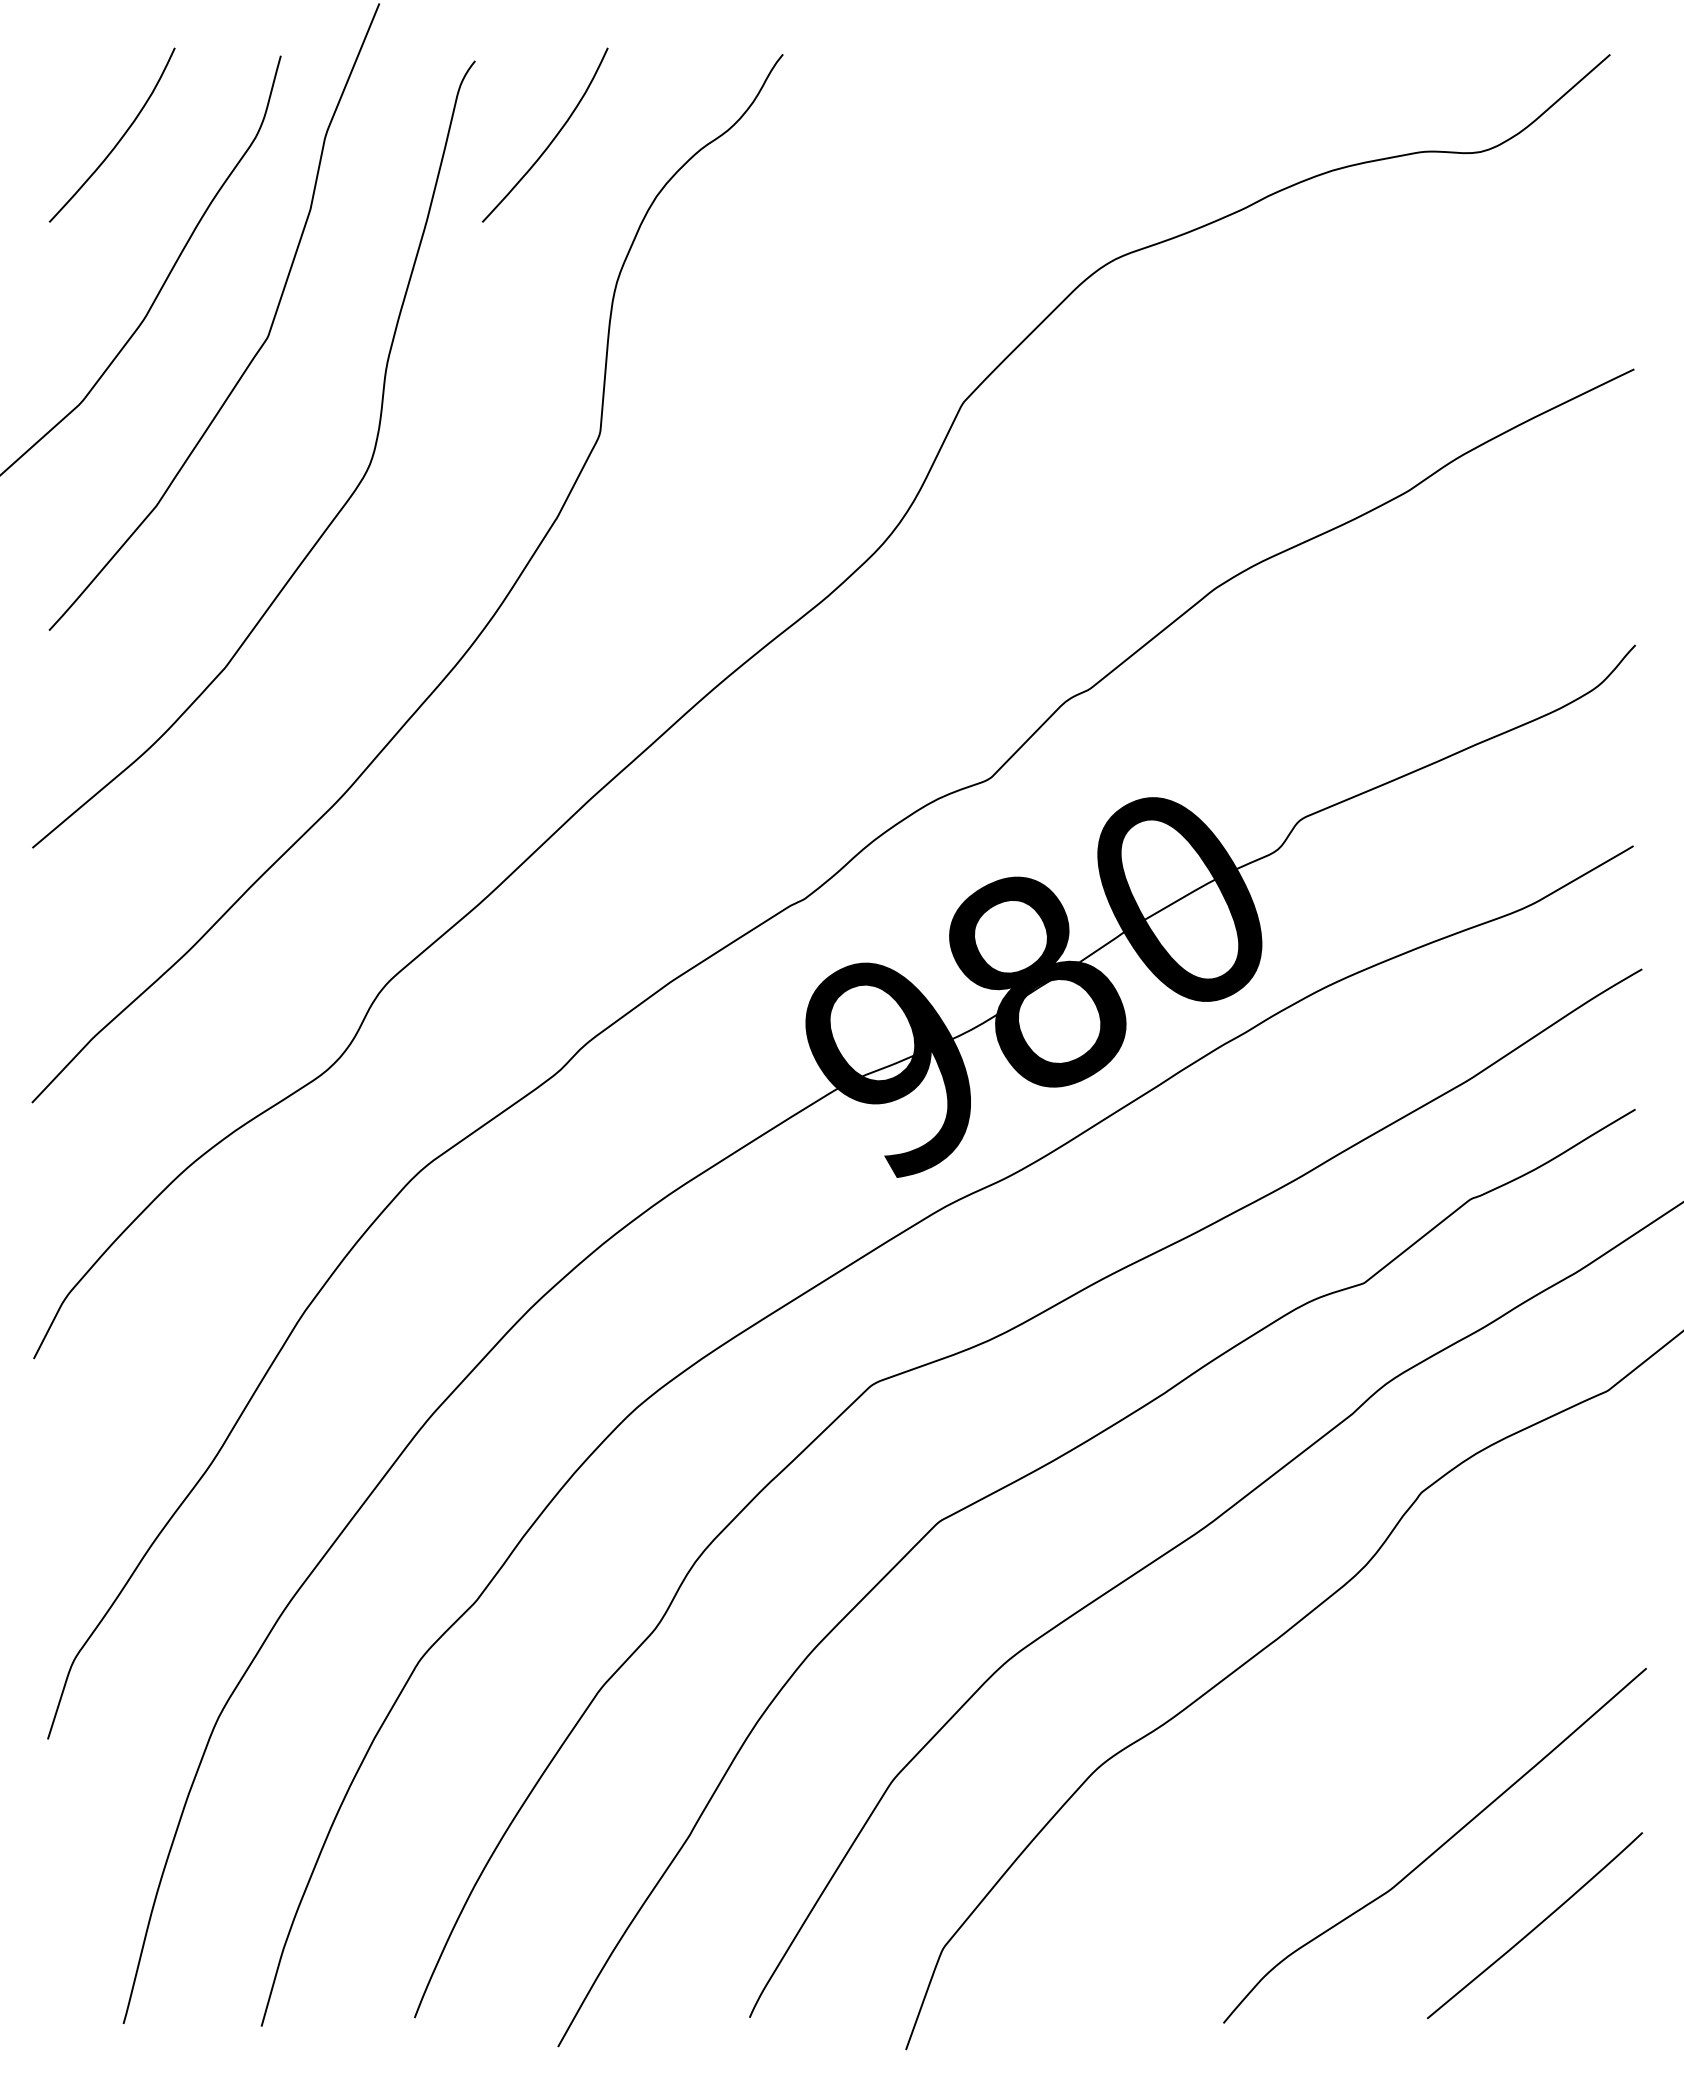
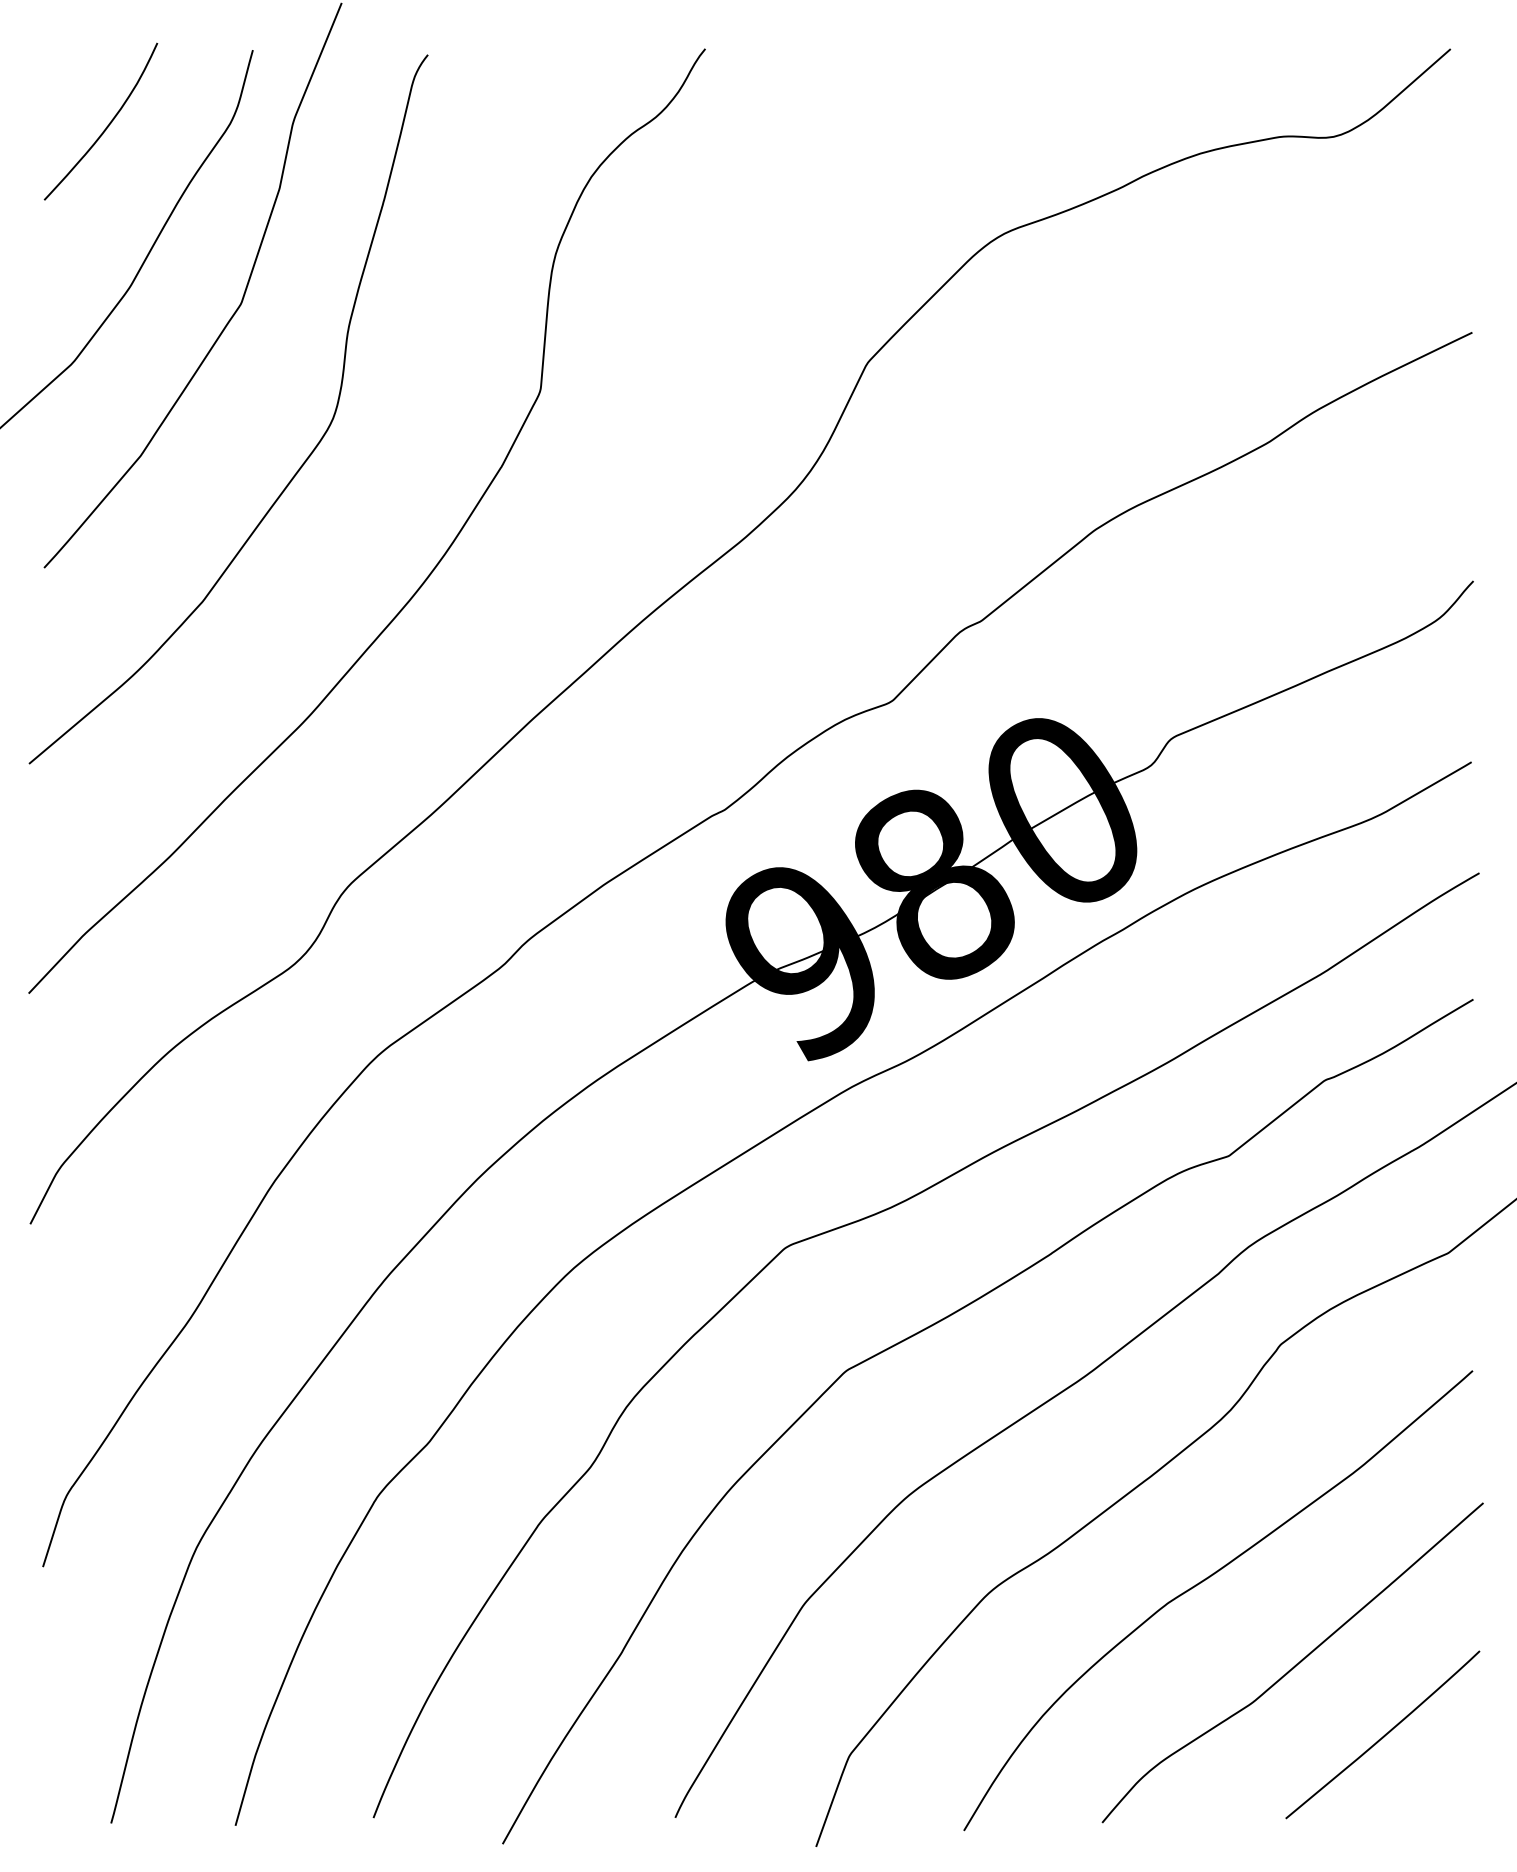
curve: (551, 140) -> (496, 126), removed
curve: (1341, 1752) -> (1208, 1578), added

